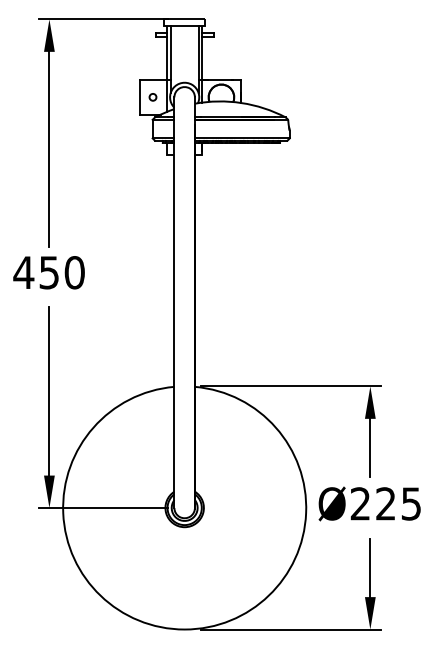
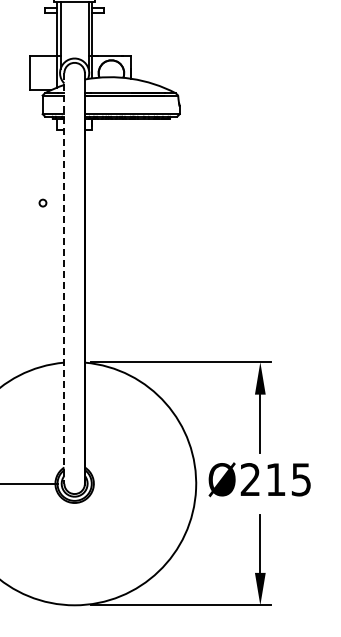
circle: (152, 97) -> (42, 203), moved
line: (174, 303) -> (64, 279), solid -> dashed
text: (385, 503) -> (275, 479), Ø225 -> Ø215

